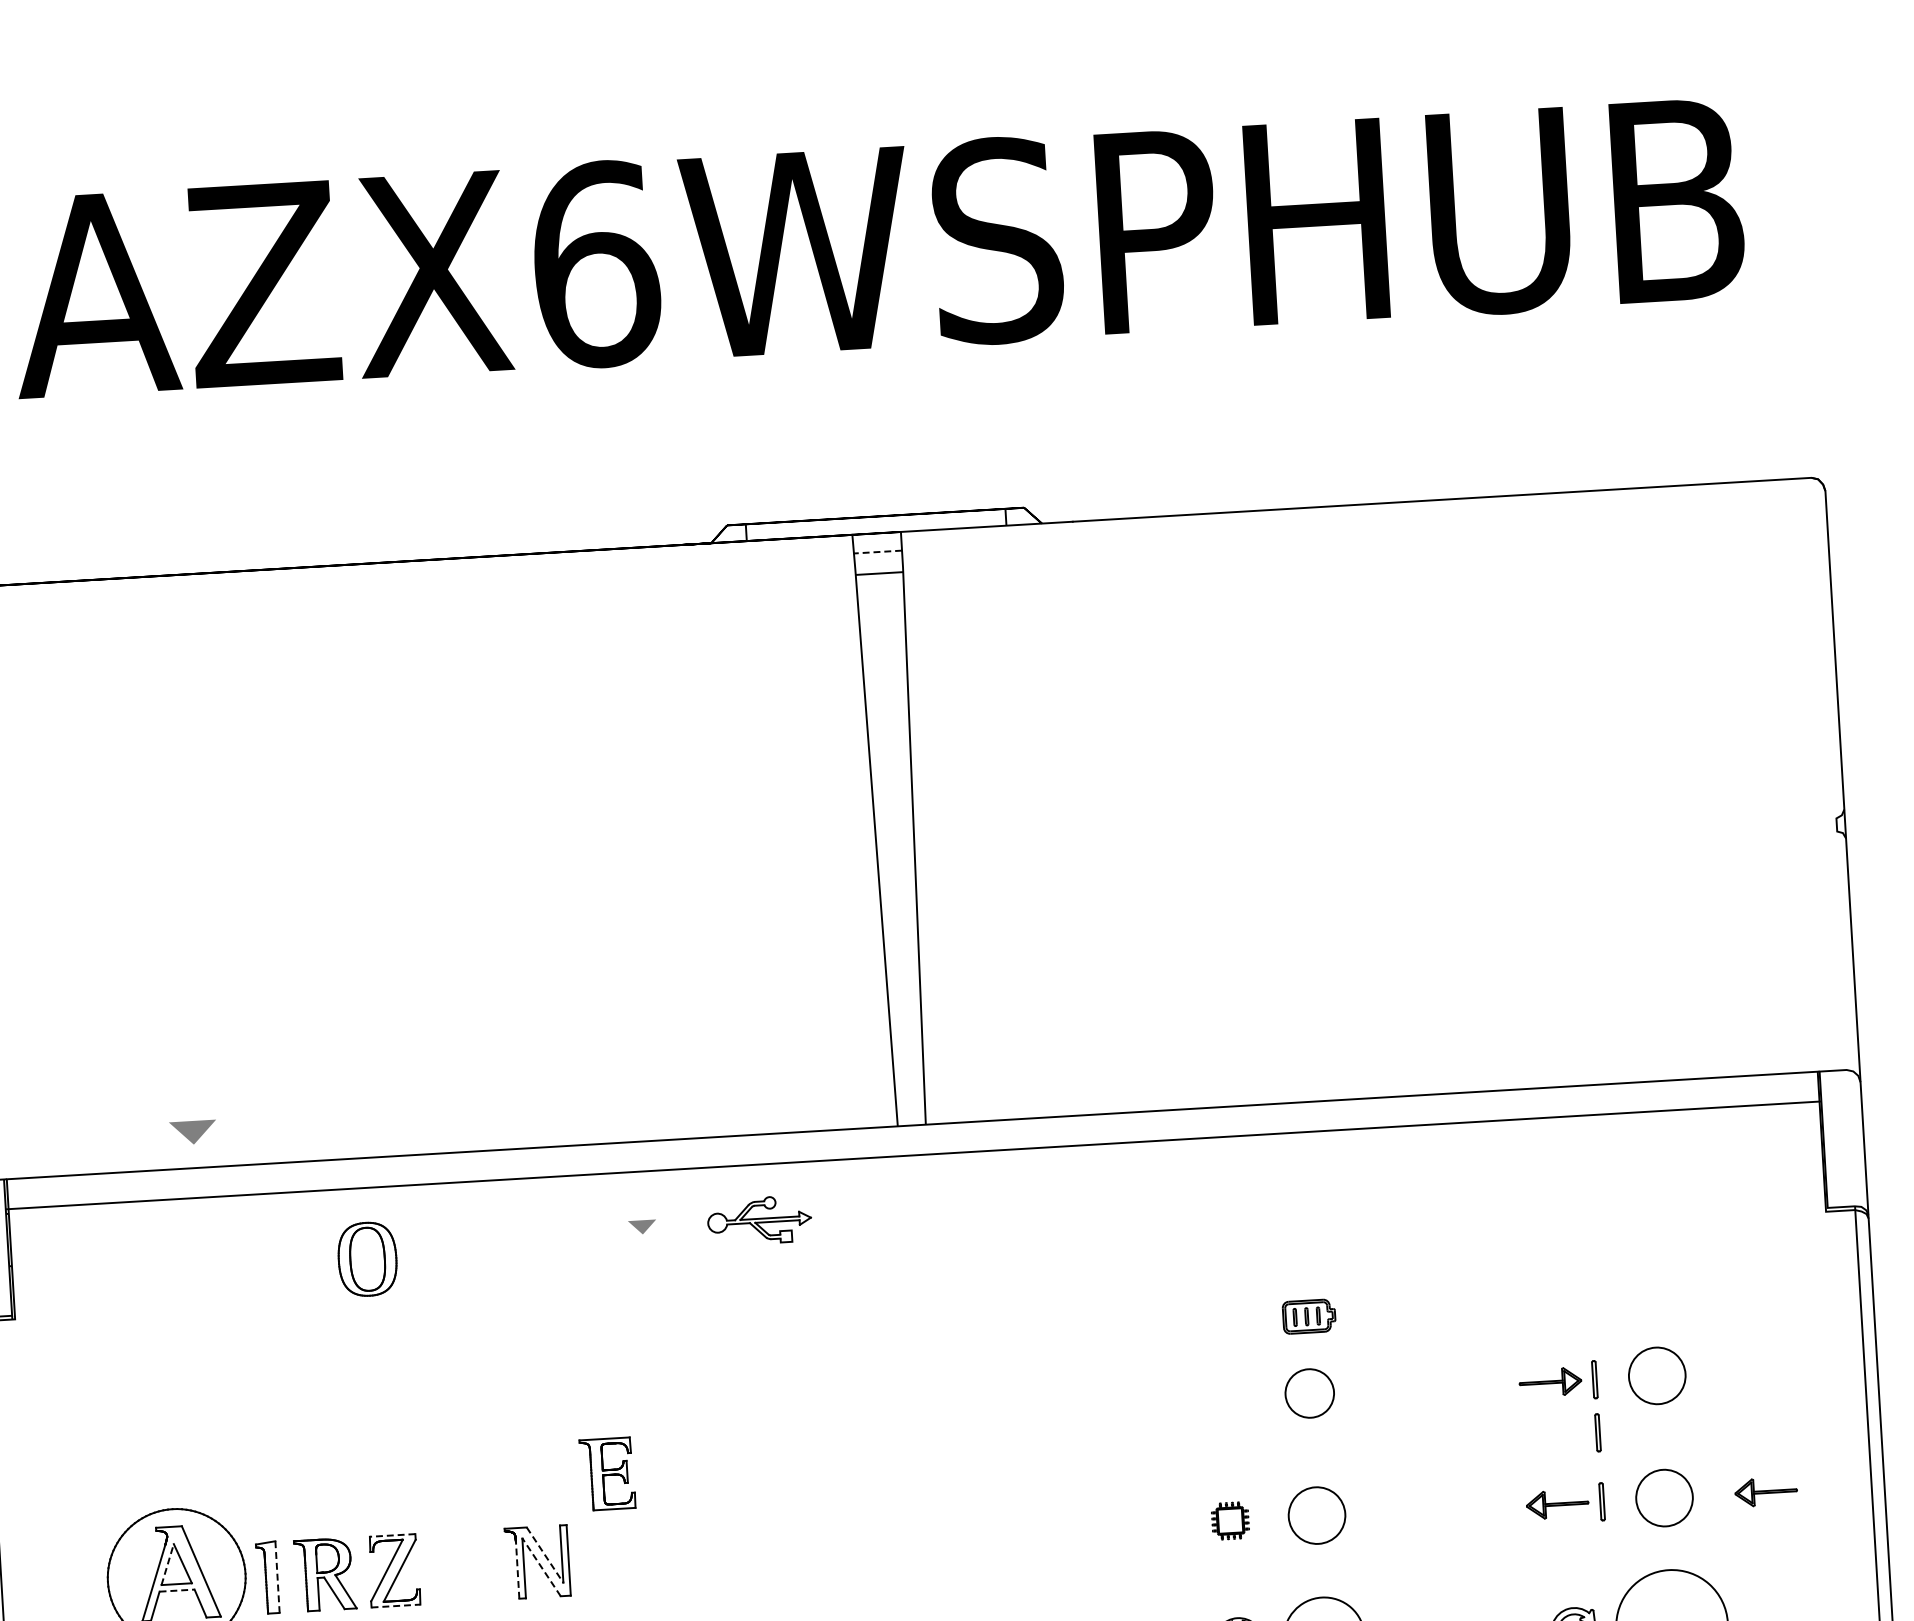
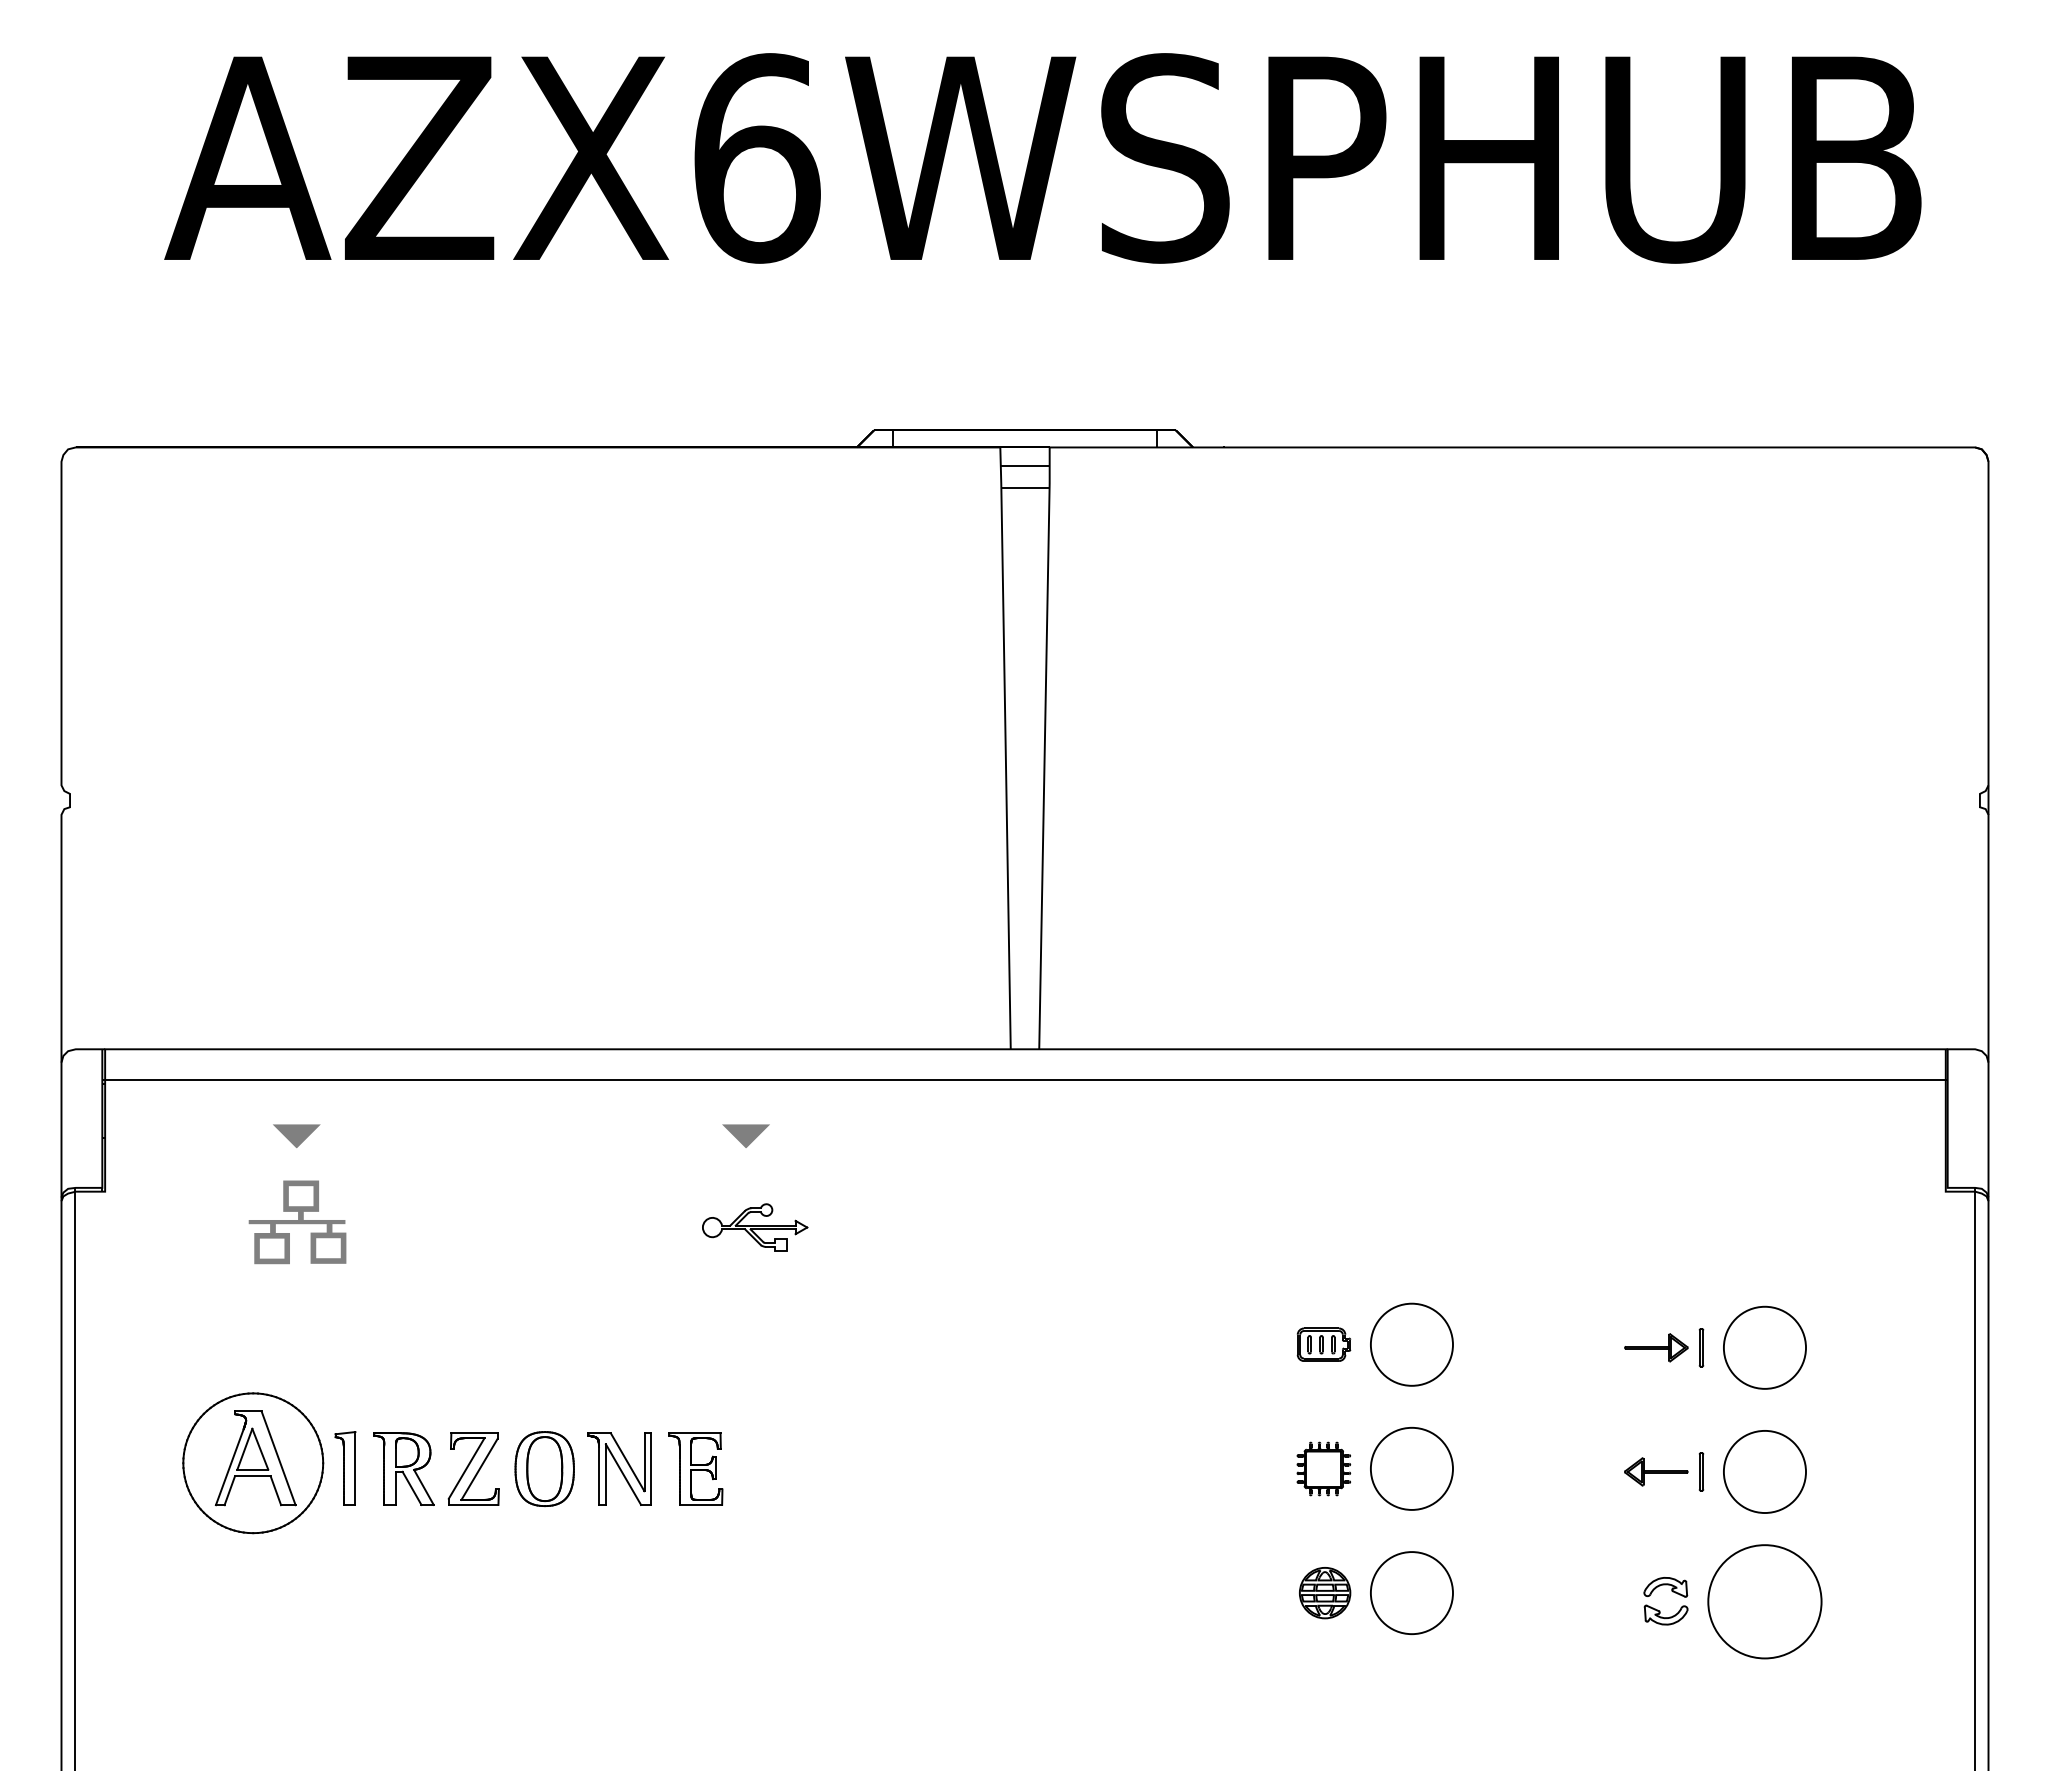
line: (878, 552) -> (1025, 466), dashed -> solid
part: (192, 1131) -> (296, 1135), moved
part: (759, 1220) -> (755, 1227), moved
part: (641, 1226) -> (745, 1135), size x1.67
part: (367, 1259) -> (544, 1469), moved
part: (1308, 1316) -> (1323, 1344), moved
part: (206, 1337) -> (297, 1221), added
part: (1656, 1375) -> (1764, 1347), size x1.43
part: (1309, 1393) -> (1411, 1344), size x1.67
part: (1597, 1432) -> (1701, 1401), removed
part: (607, 1473) -> (695, 1468), moved
part: (1766, 1491) -> (1868, 1471), removed
part: (1664, 1497) -> (1764, 1471), size x1.43
part: (1316, 1515) -> (1411, 1468), size x1.43
part: (1230, 1520) -> (1323, 1468), size x1.43
line: (391, 1535) -> (473, 1433), dashed -> solid
line: (544, 1555) -> (627, 1462), dashed -> solid
line: (167, 1564) -> (244, 1449), dashed -> solid
line: (541, 1567) -> (623, 1474), dashed -> solid
line: (518, 1569) -> (599, 1475), dashed -> solid
line: (277, 1578) -> (355, 1469), dashed -> solid
line: (176, 1590) -> (252, 1476), dashed -> solid
line: (395, 1605) -> (473, 1504), dashed -> solid

